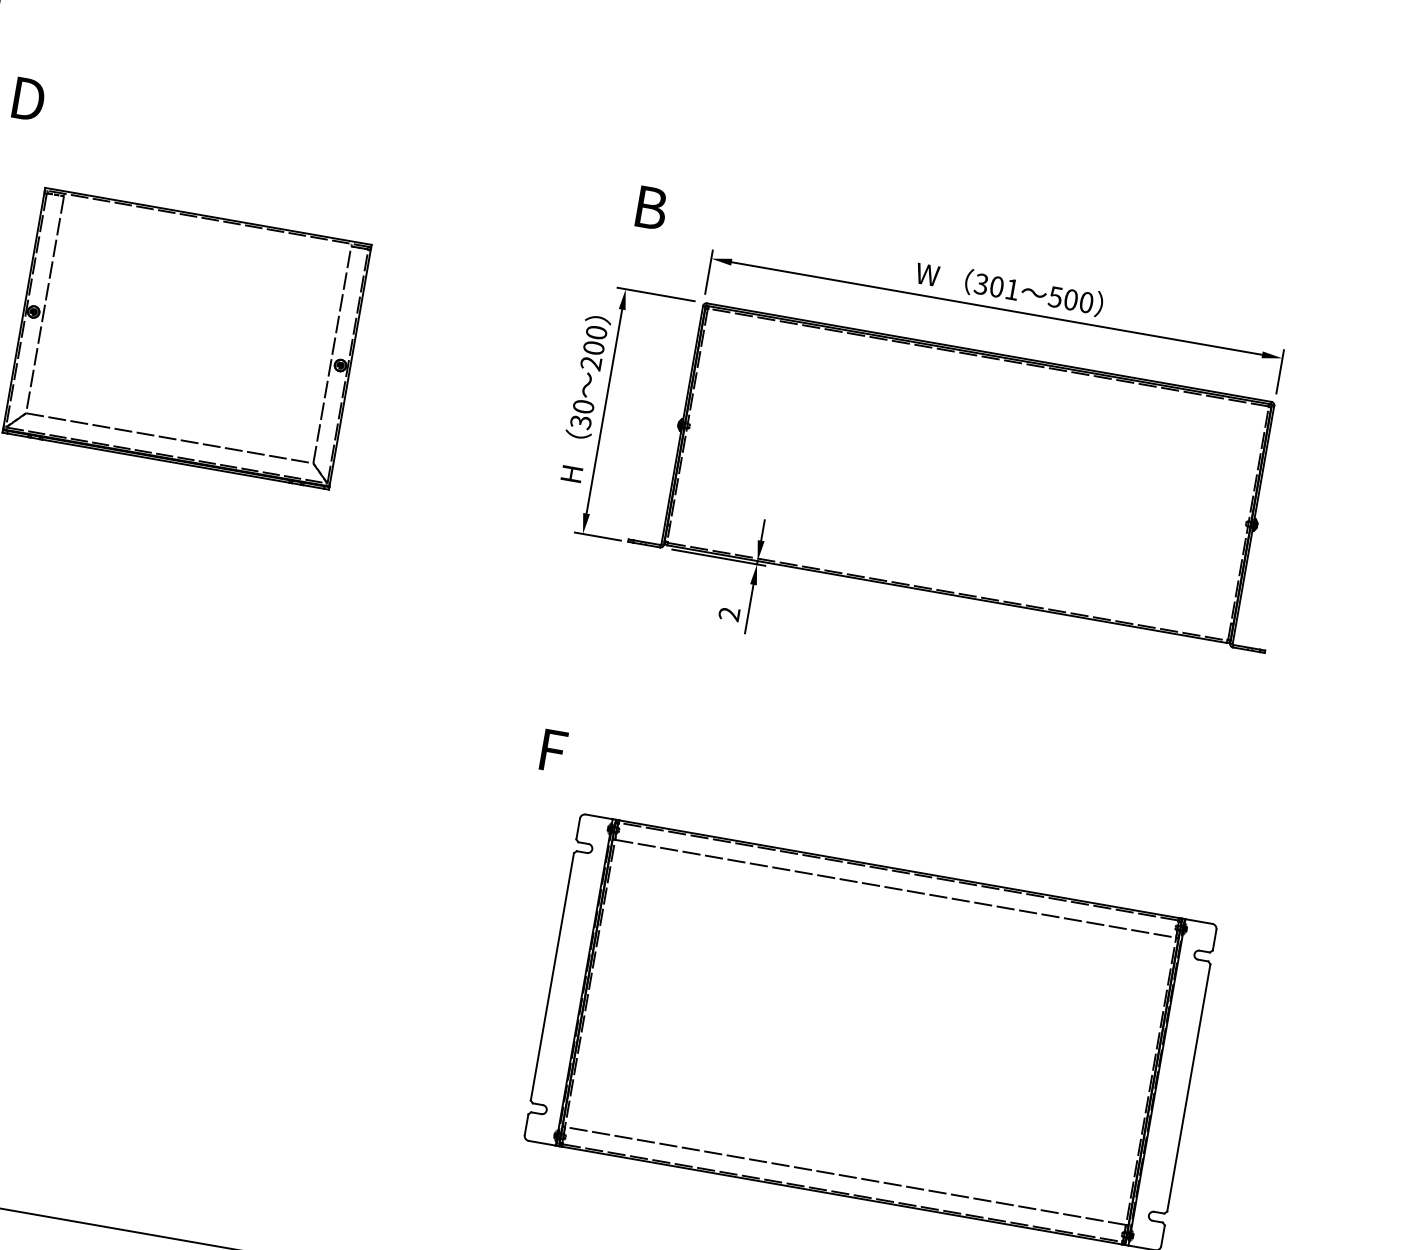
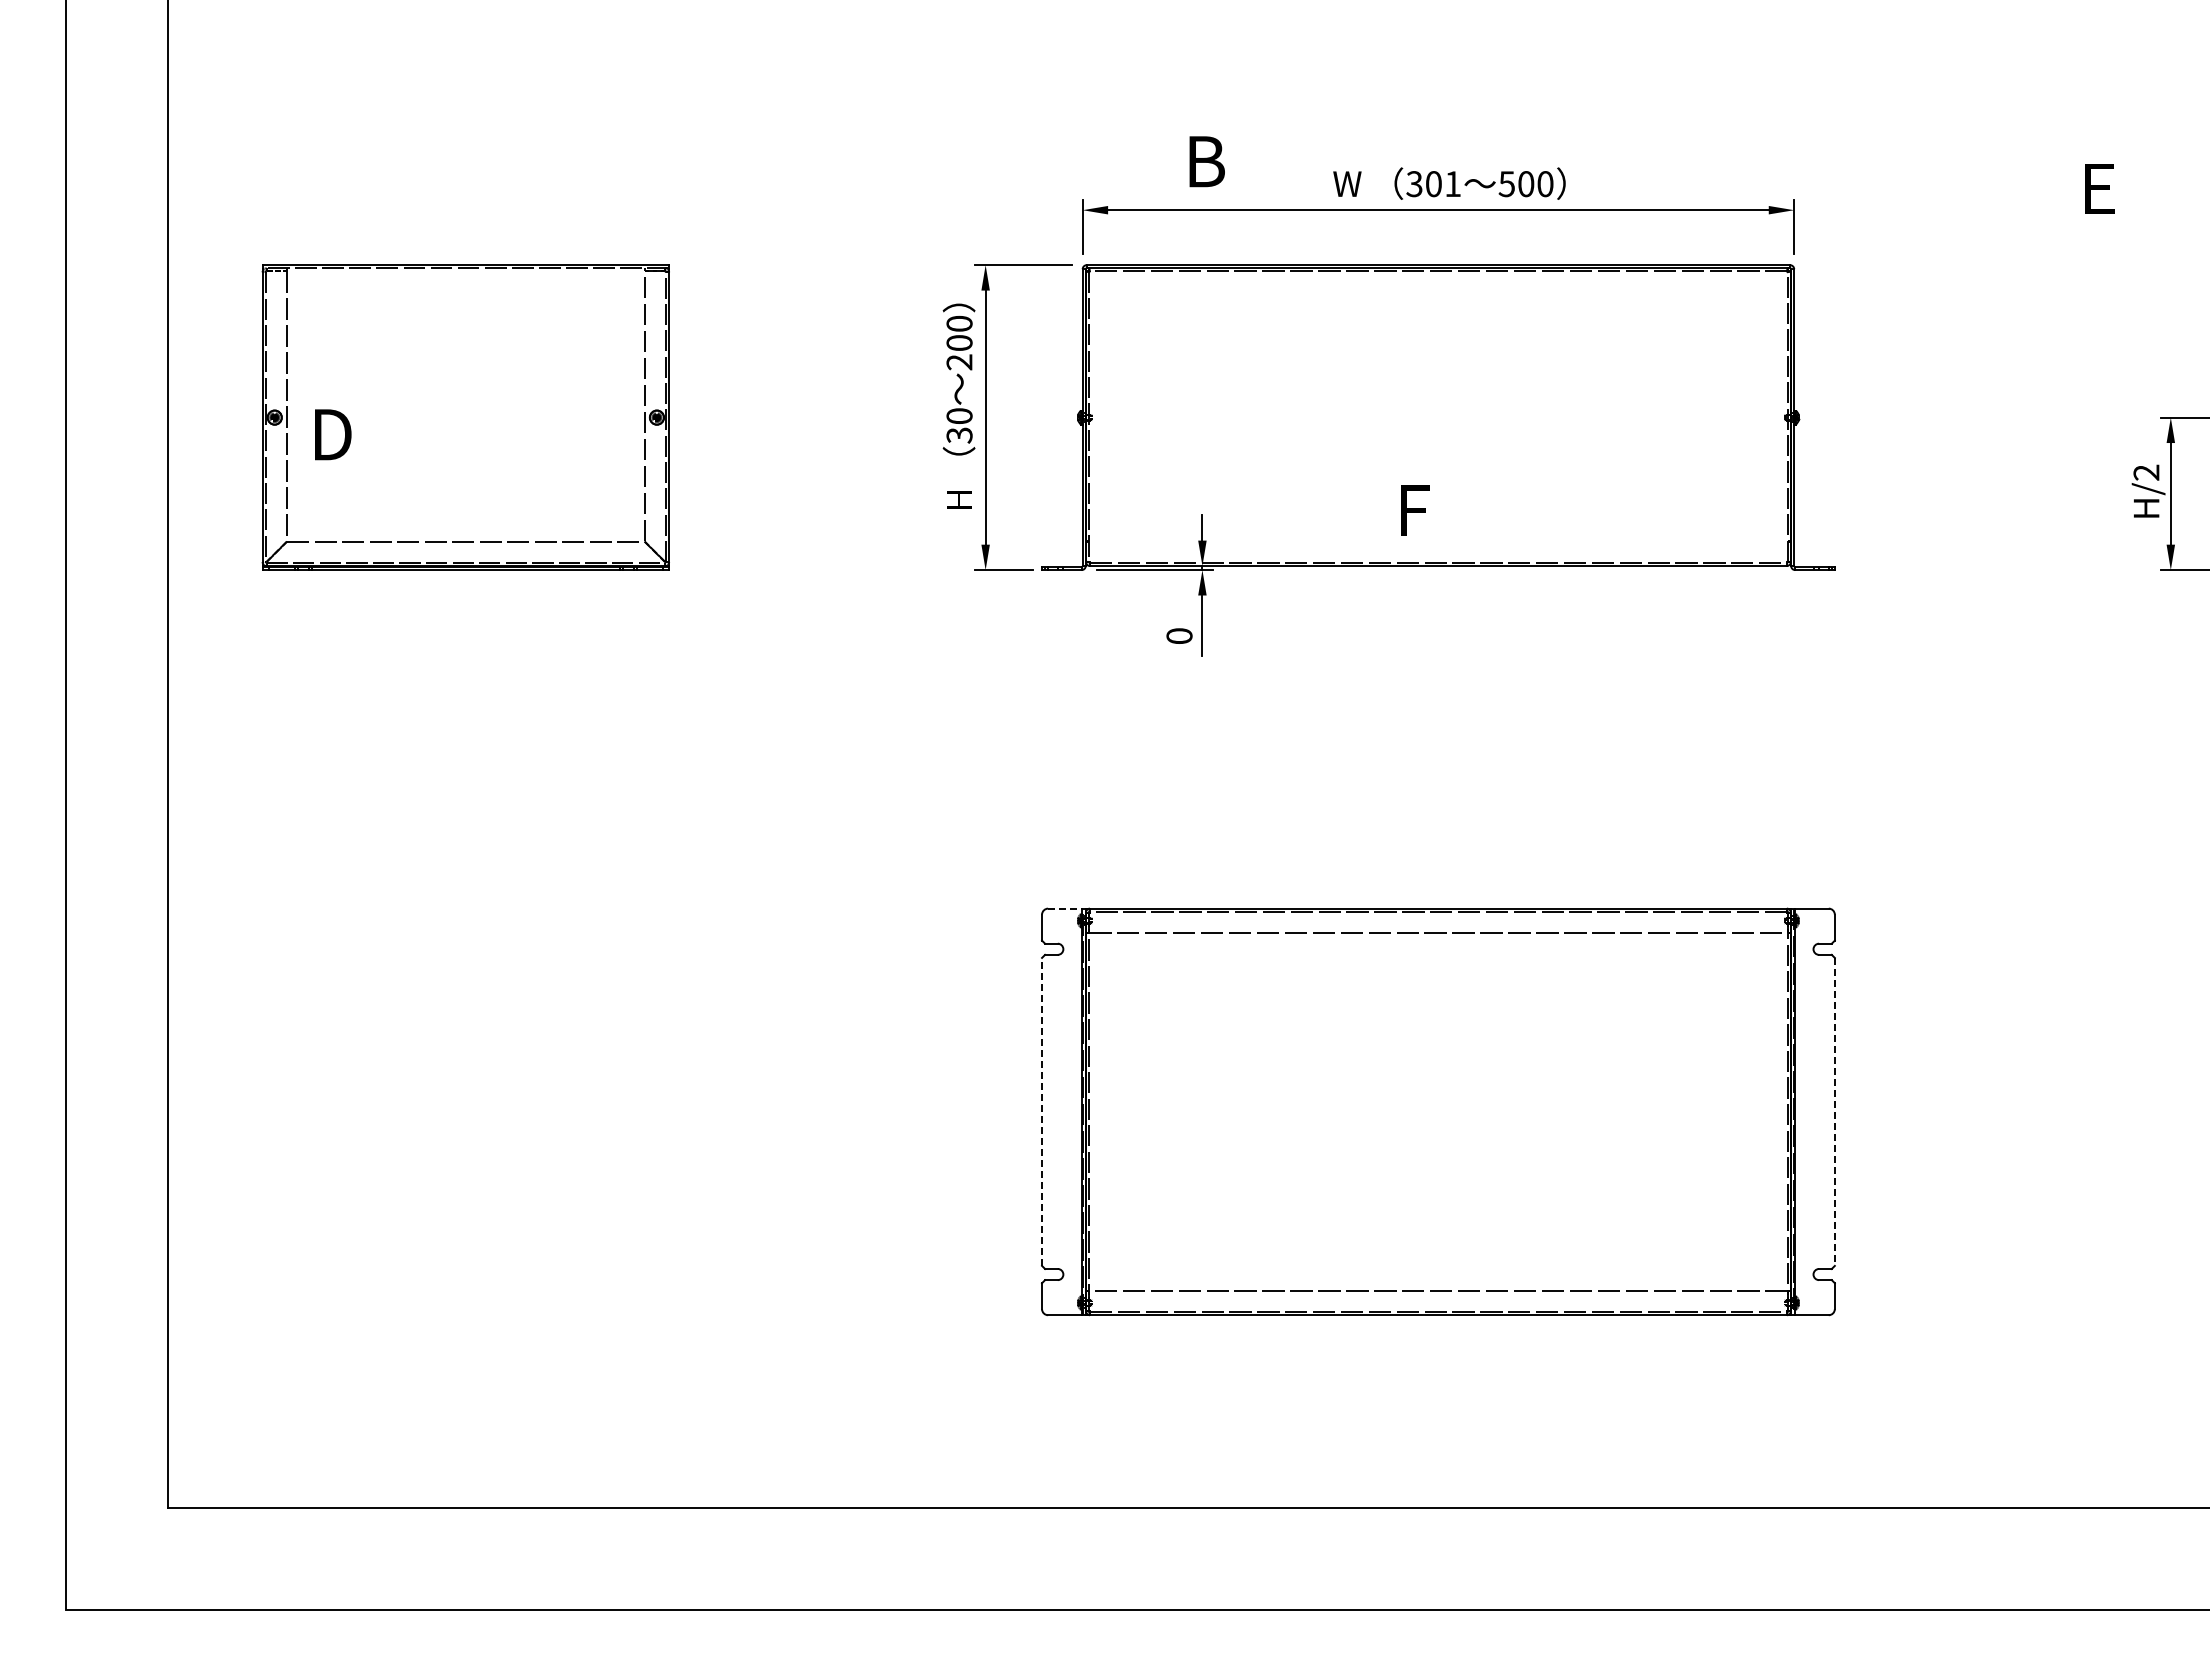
text: (29, 99) -> (333, 434), moved
text: (651, 207) -> (1206, 161), moved
text: (729, 614) -> (1179, 636), 2 -> 0
text: (554, 750) -> (1415, 510), moved
line: (598, 816) -> (1064, 908), solid -> dashed
line: (552, 976) -> (1042, 1111), solid -> dashed
line: (1188, 1087) -> (1834, 1111), solid -> dashed

